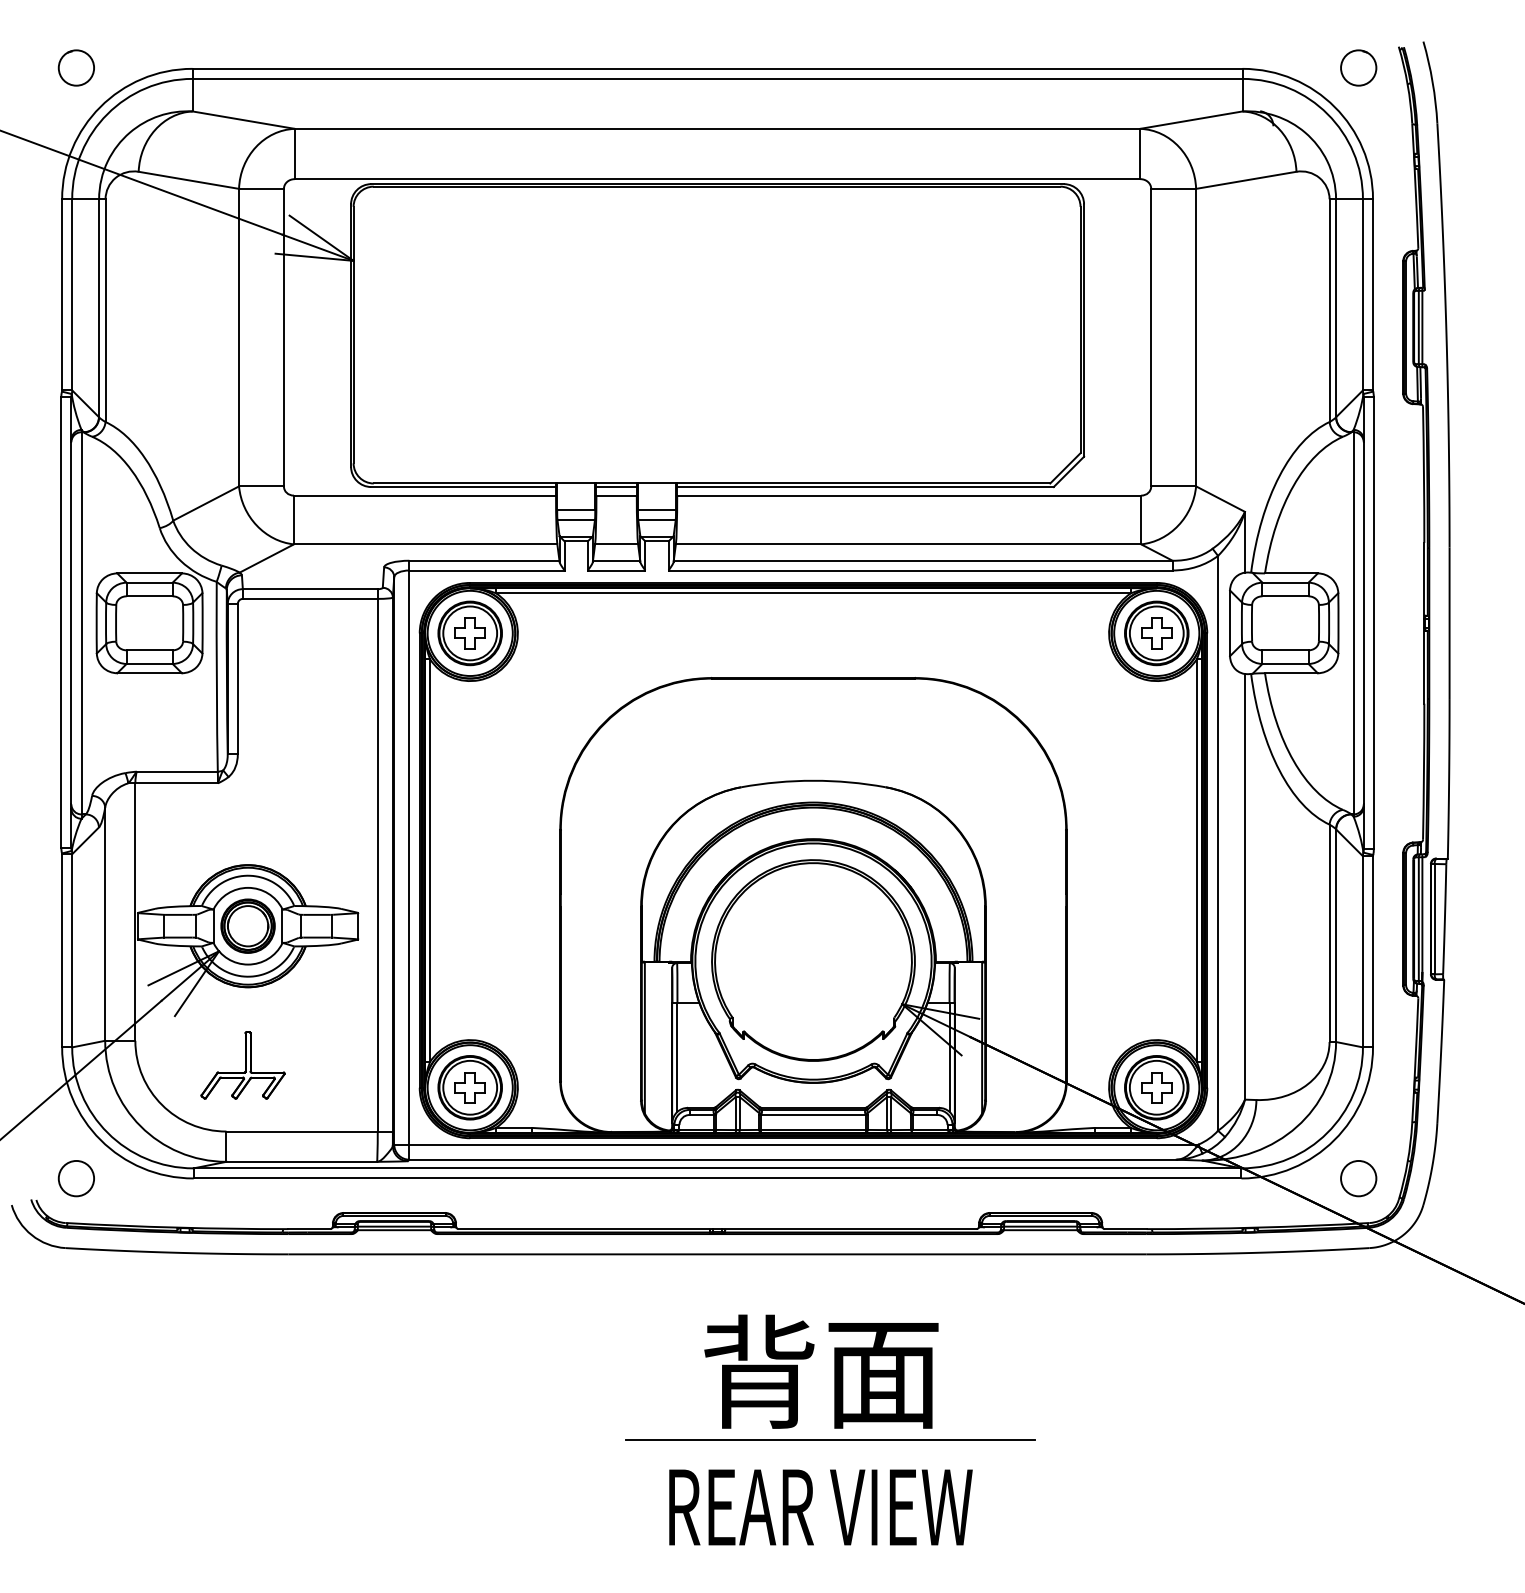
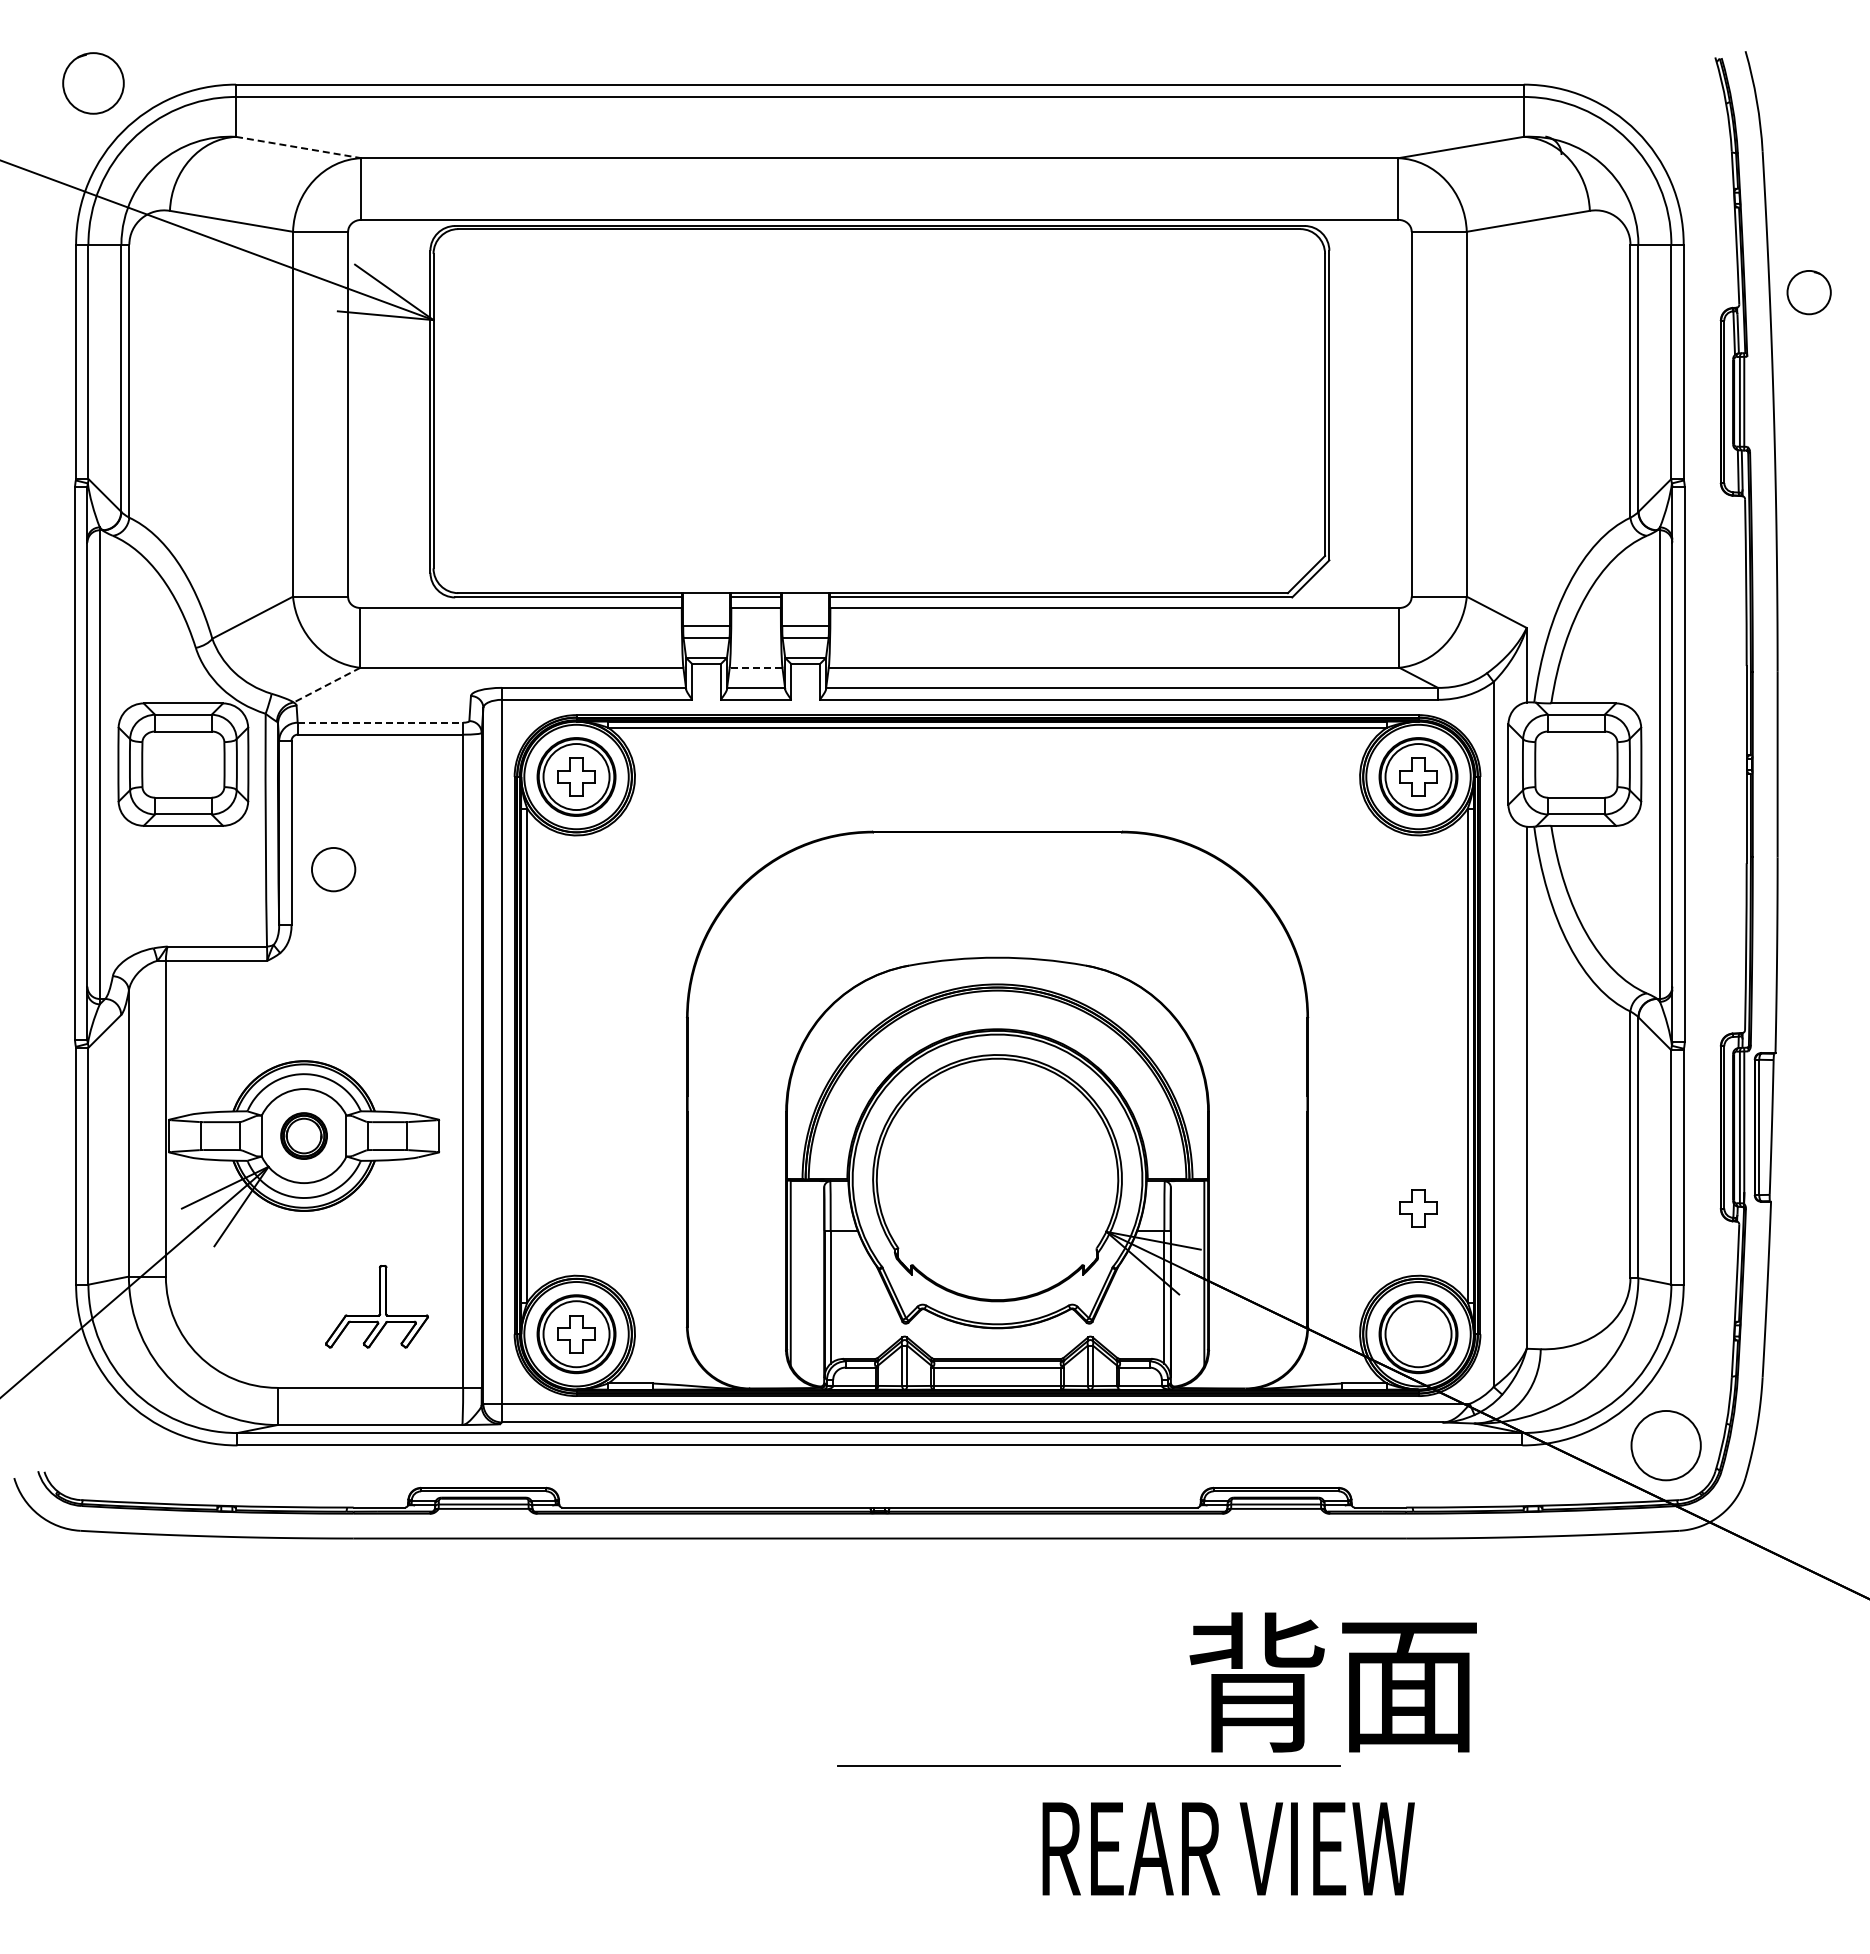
circle: (76, 67) -> (93, 83), size x1.4
circle: (1358, 67) -> (1808, 292), moved
line: (243, 120) -> (298, 147), solid -> dashed
line: (616, 544) -> (755, 667), solid -> dashed
line: (267, 558) -> (327, 685), solid -> dashed
line: (310, 588) -> (380, 722), solid -> dashed
part: (247, 925) -> (303, 1135), size x0.7
part: (242, 1065) -> (376, 1306), moved
part: (1156, 1088) -> (1418, 1208), moved
circle: (76, 1178) -> (333, 869), moved
circle: (1358, 1178) -> (1665, 1445), size x1.6
text: (820, 1371) -> (1332, 1682), moved
line: (829, 1439) -> (1088, 1765), moved
text: (820, 1507) -> (1228, 1848), moved

